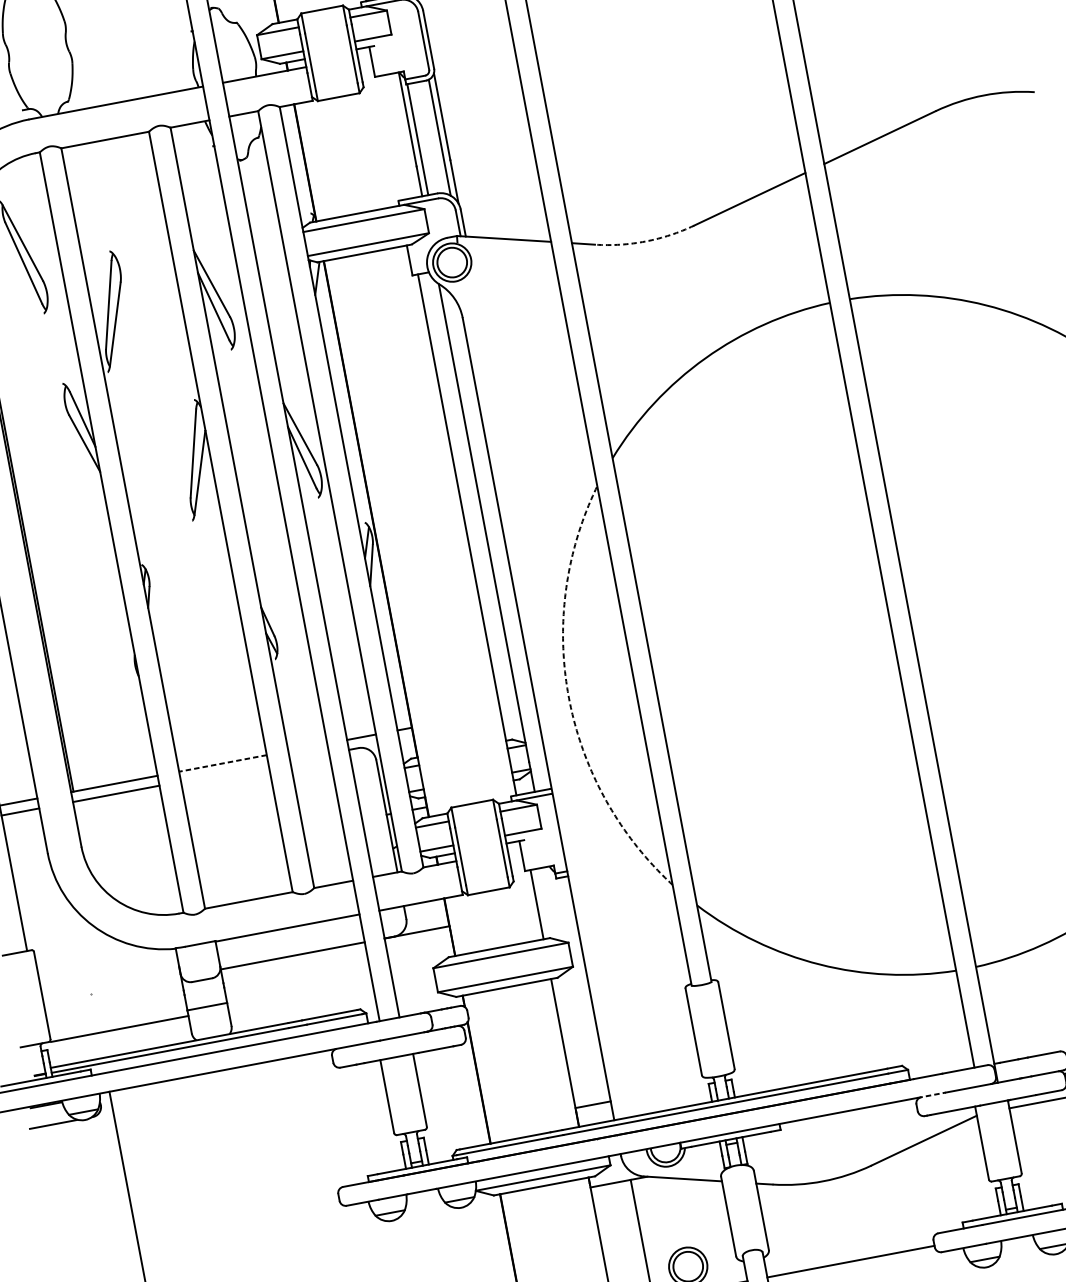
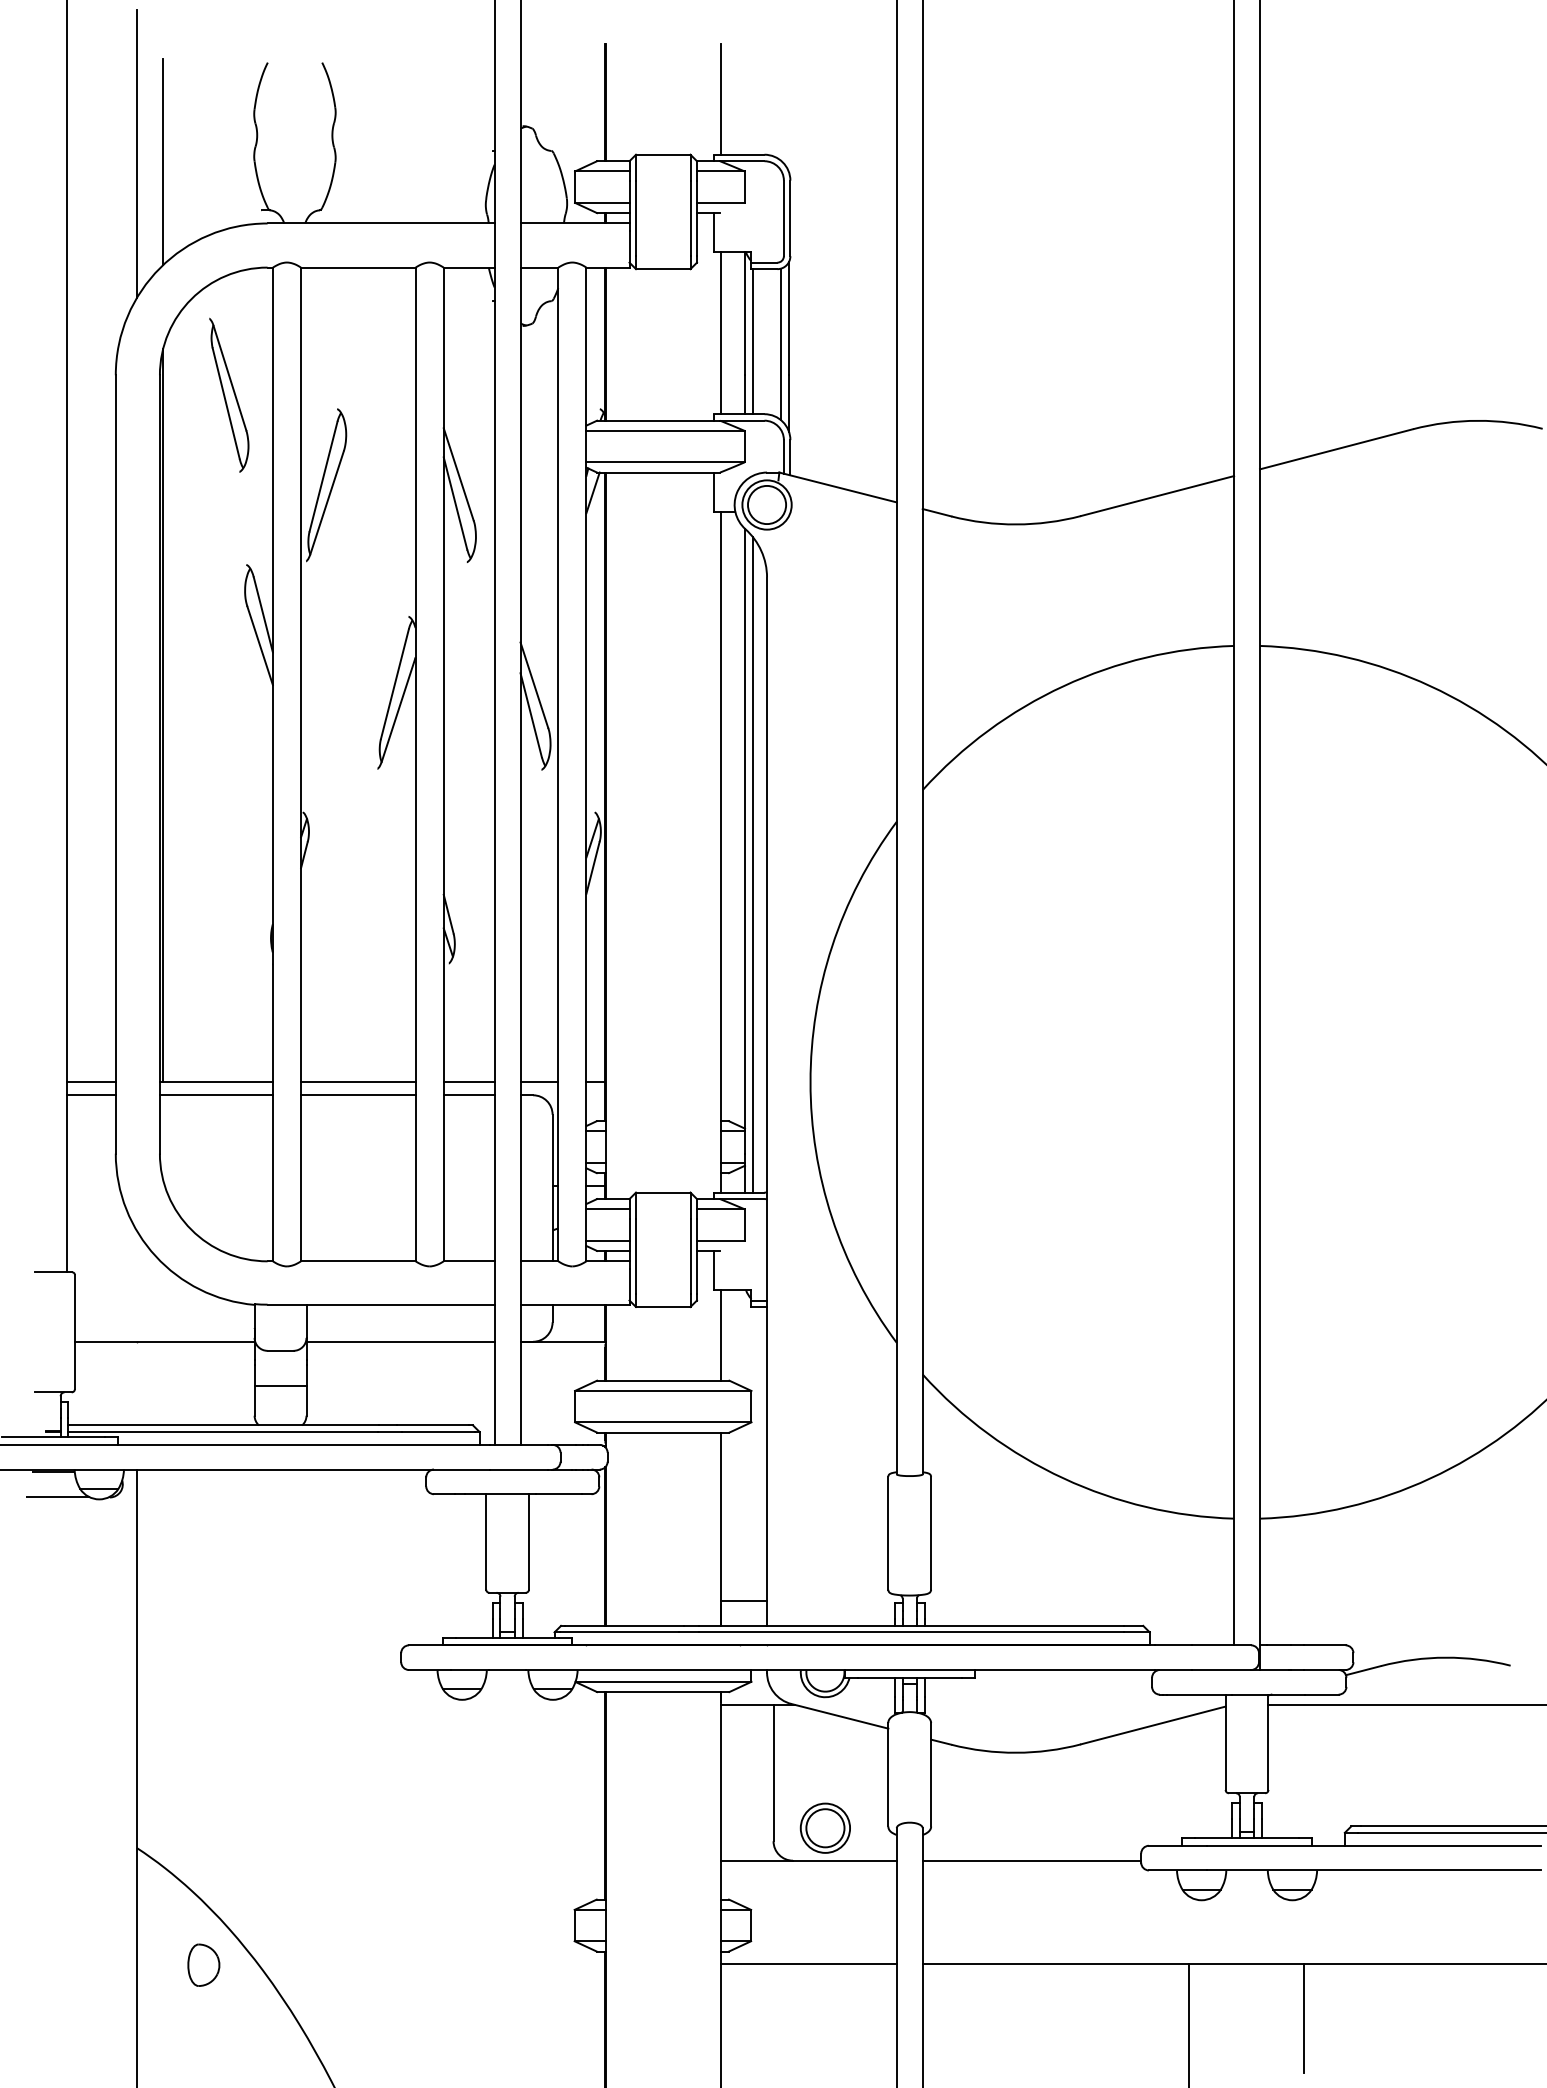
line: (392, 137) -> (721, 333), added
arc: (645, 241) -> (1016, 524), dashed -> solid
line: (493, 539) -> (752, 864), added
arc: (568, 698) -> (810, 1082), dashed -> solid
line: (307, 747) -> (468, 1082), added
line: (309, 757) -> (468, 1095), added
line: (222, 763) -> (357, 1082), dashed -> solid
line: (225, 773) -> (358, 1095), added
line: (119, 1028) -> (164, 1341), moved
line: (931, 1095) -> (1173, 1670), dashed -> solid

